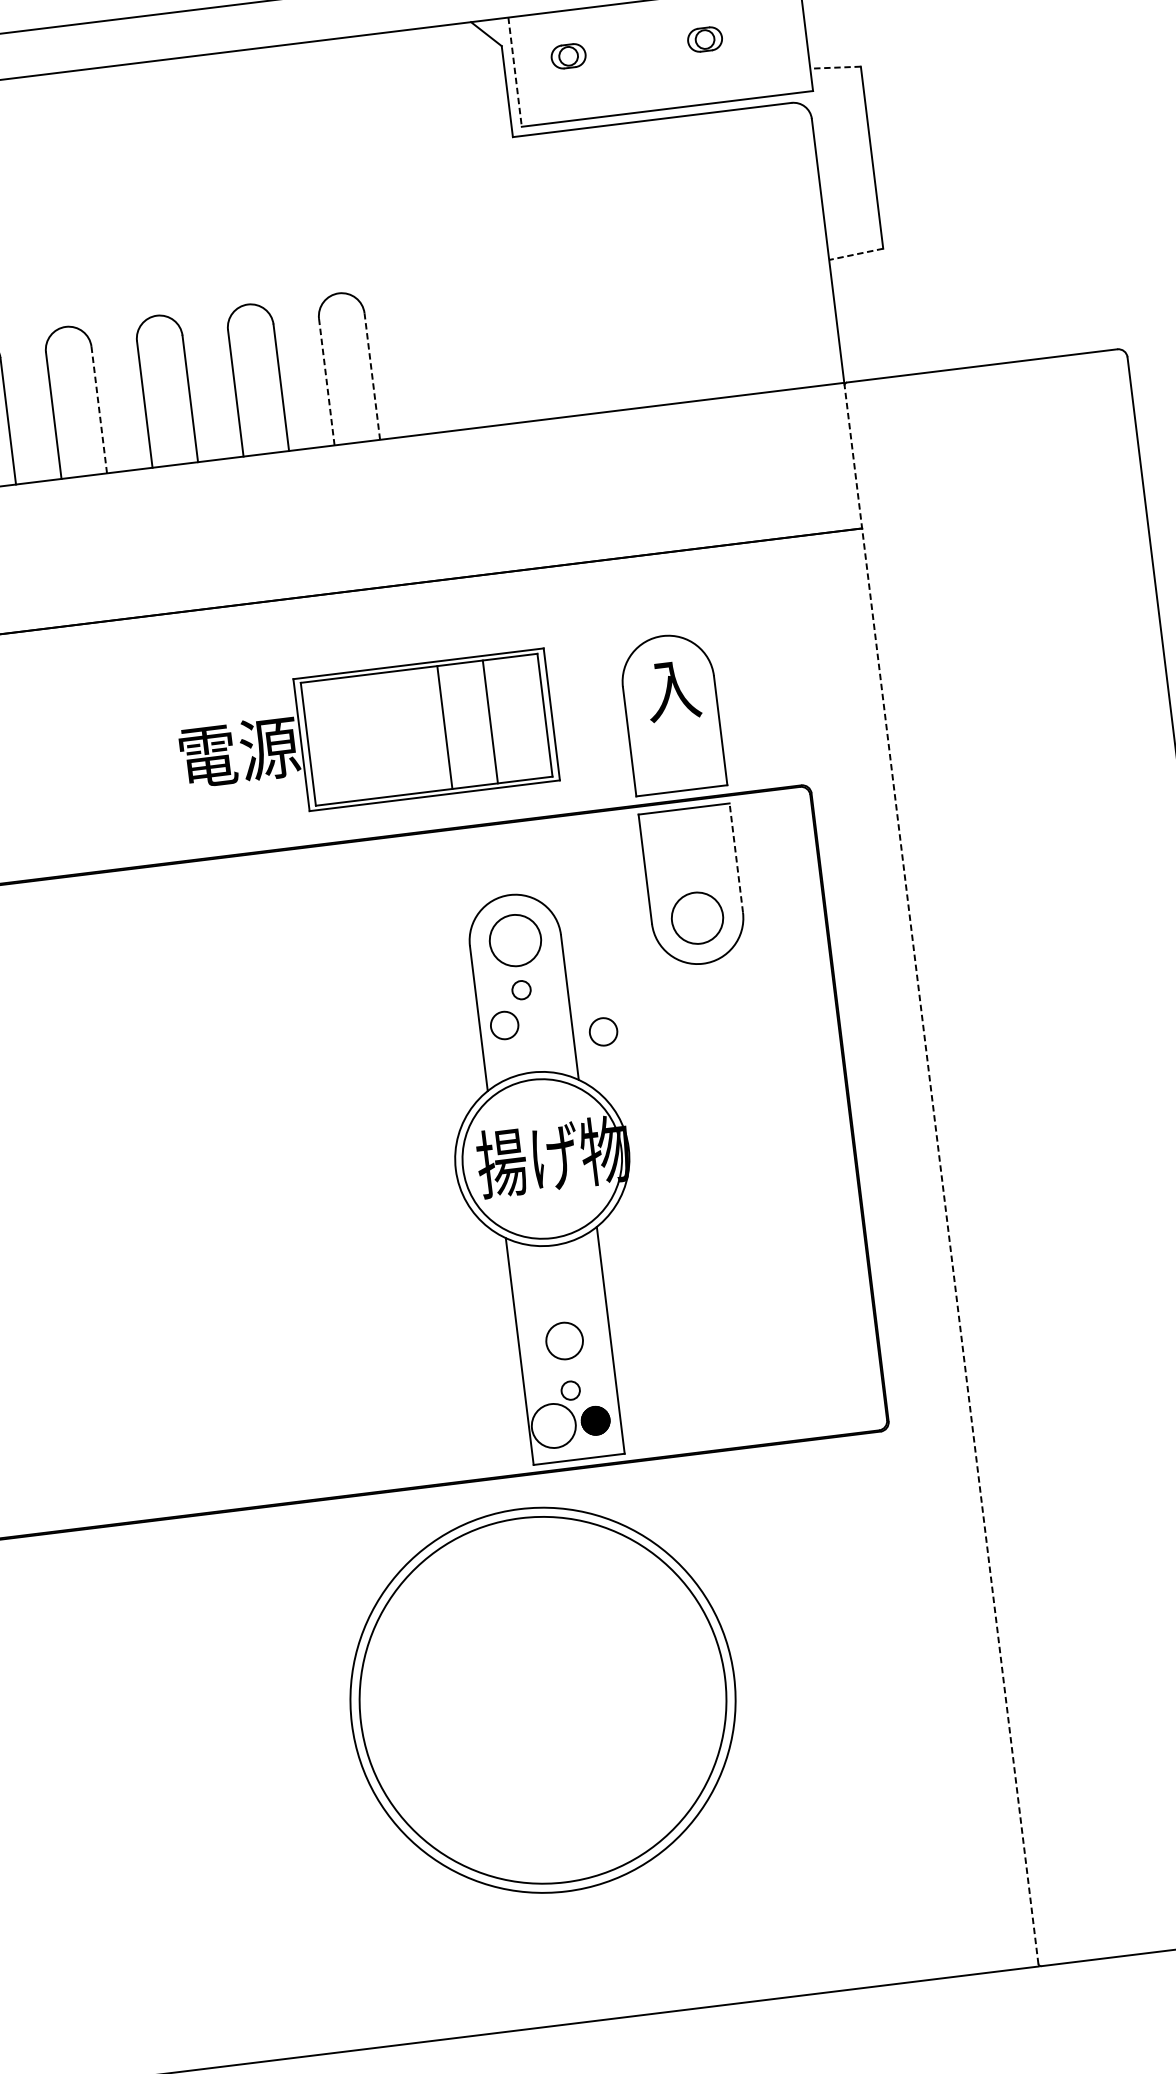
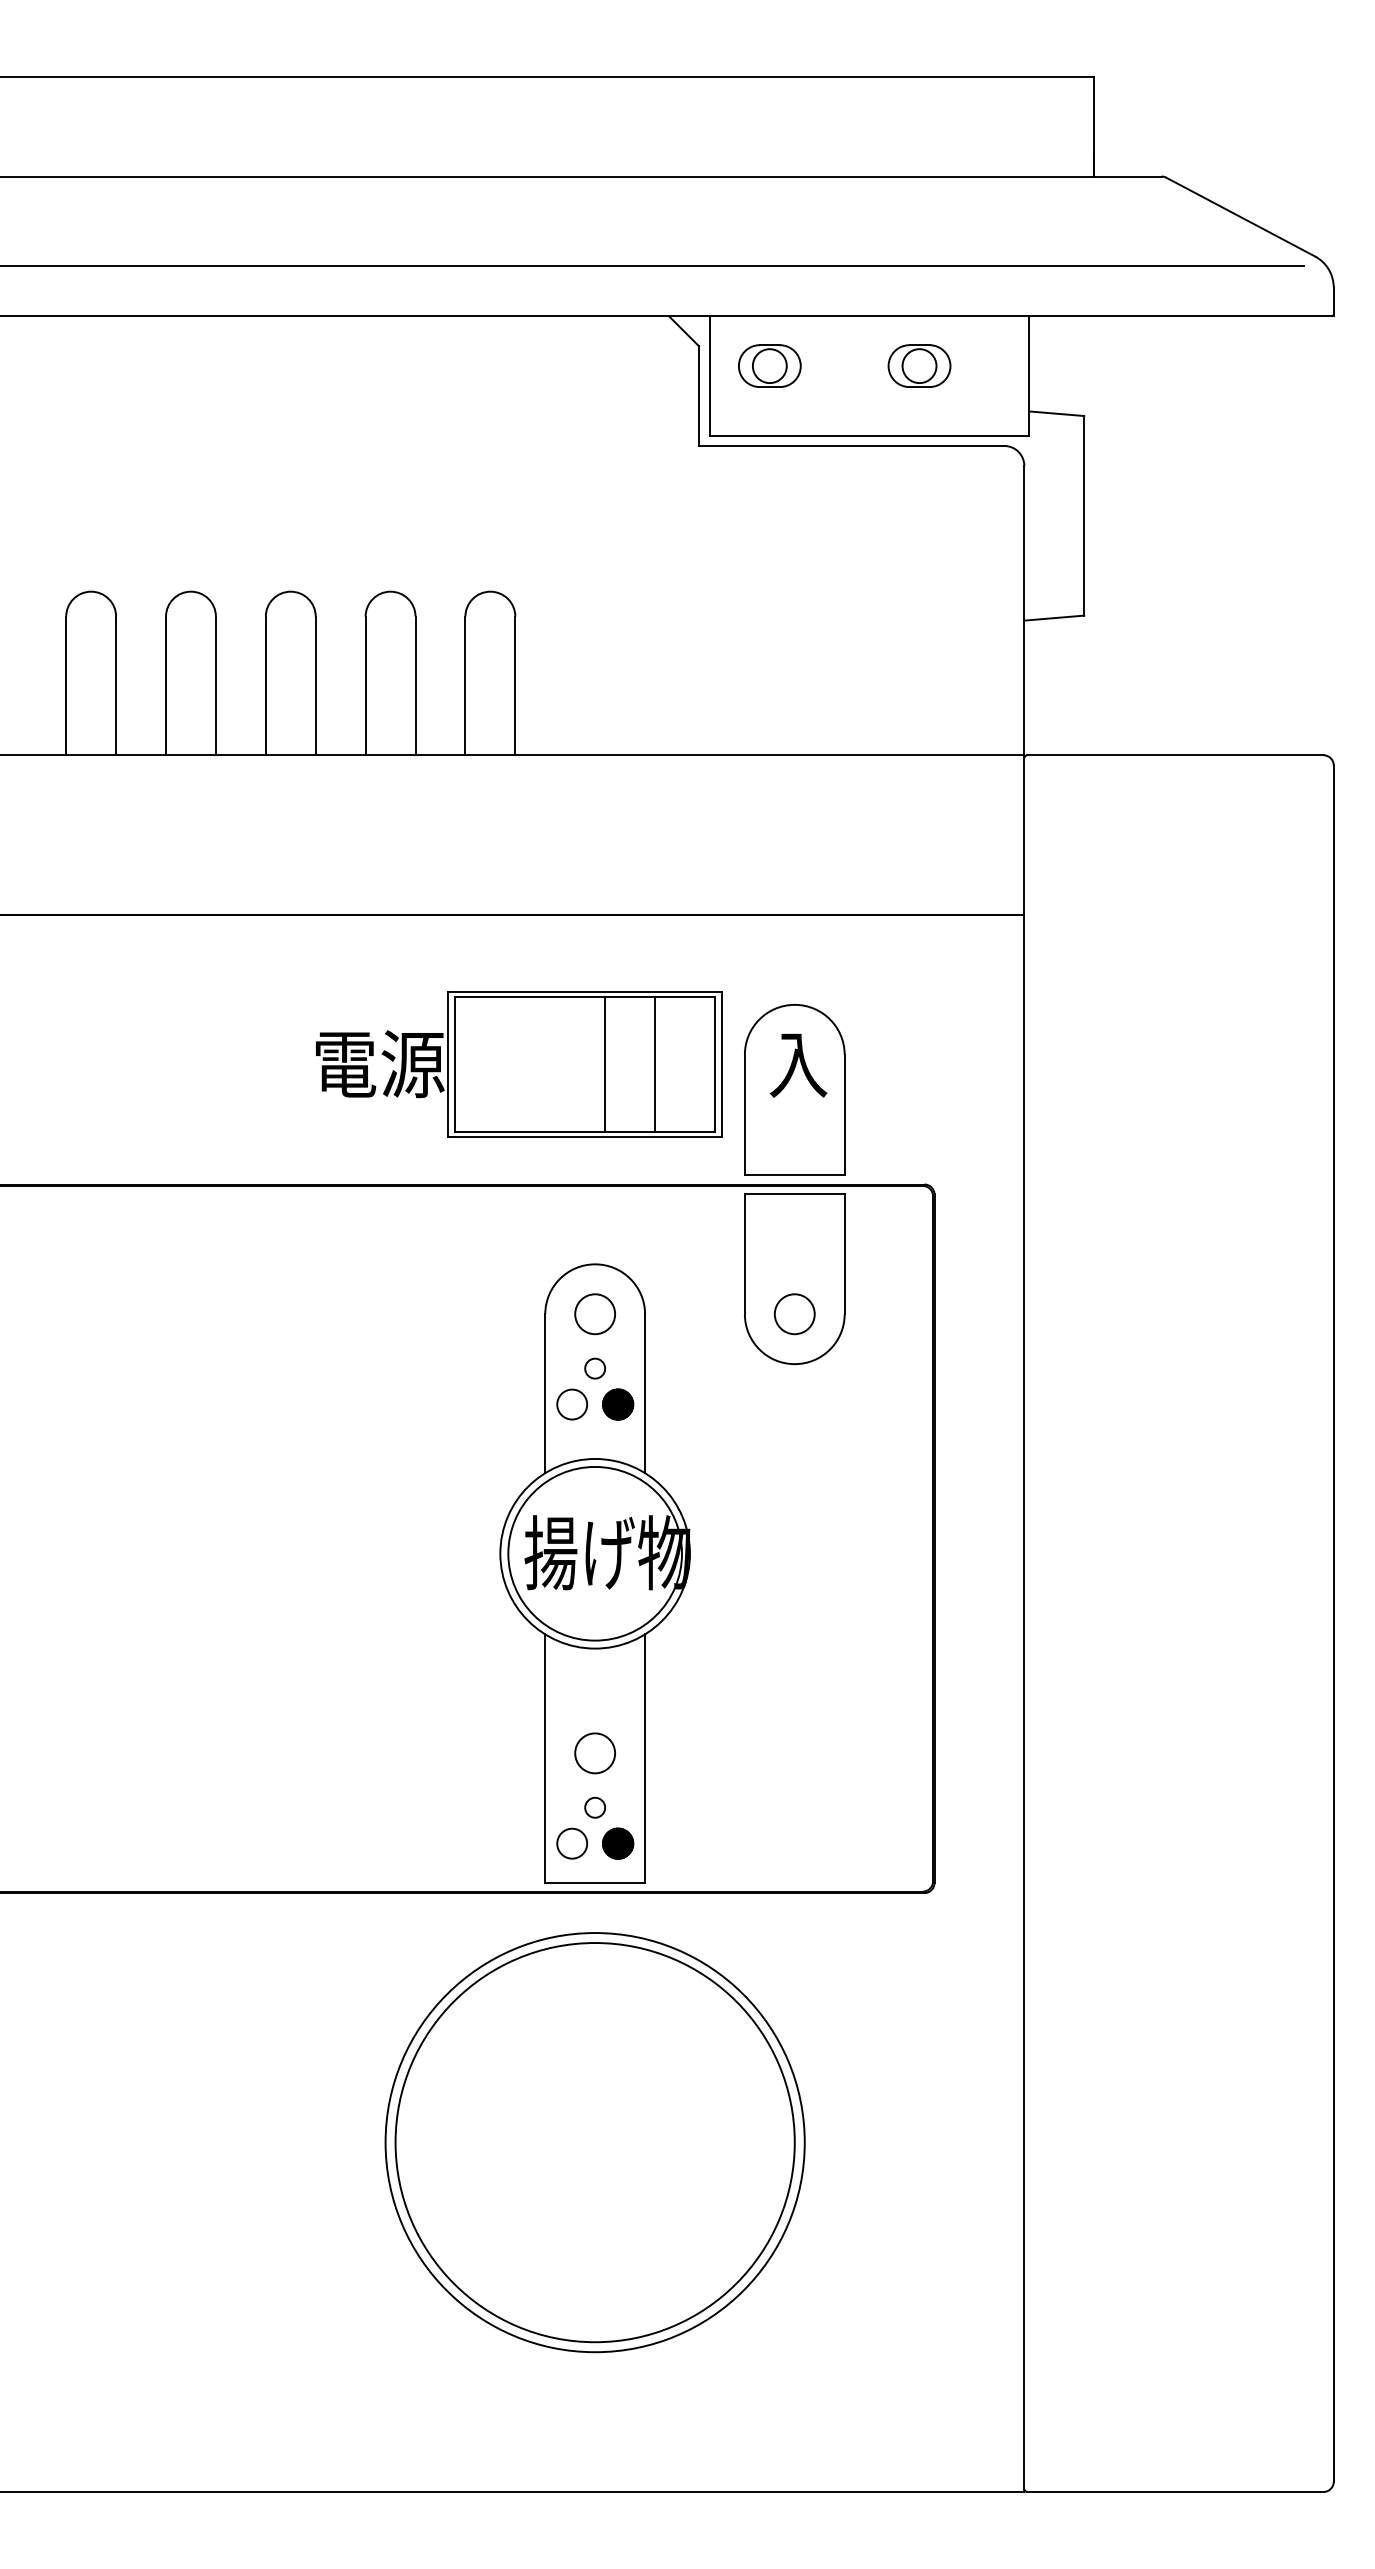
part: (705, 39) -> (919, 365), size x1.67
part: (568, 55) -> (769, 365), size x1.67
line: (835, 67) -> (1056, 413), dashed -> solid
line: (514, 72) -> (709, 376), dashed -> solid
line: (855, 254) -> (1053, 618), dashed -> solid
line: (372, 376) -> (515, 685), dashed -> solid
line: (326, 381) -> (465, 685), dashed -> solid
line: (98, 409) -> (215, 685), dashed -> solid
part: (366, 736) -> (519, 1064), moved
line: (736, 858) -> (844, 1254), dashed -> solid
circle: (697, 918) -> (794, 1314), size x0.71
circle: (515, 940) -> (595, 1314), size x0.71
part: (546, 1020) -> (618, 1404), added
circle: (603, 1031) -> (678, 1424), removed
line: (941, 1175) -> (1024, 1624), dashed -> solid
circle: (554, 1425) -> (572, 1843), size x0.62
part: (542, 1700) -> (594, 2142), moved

